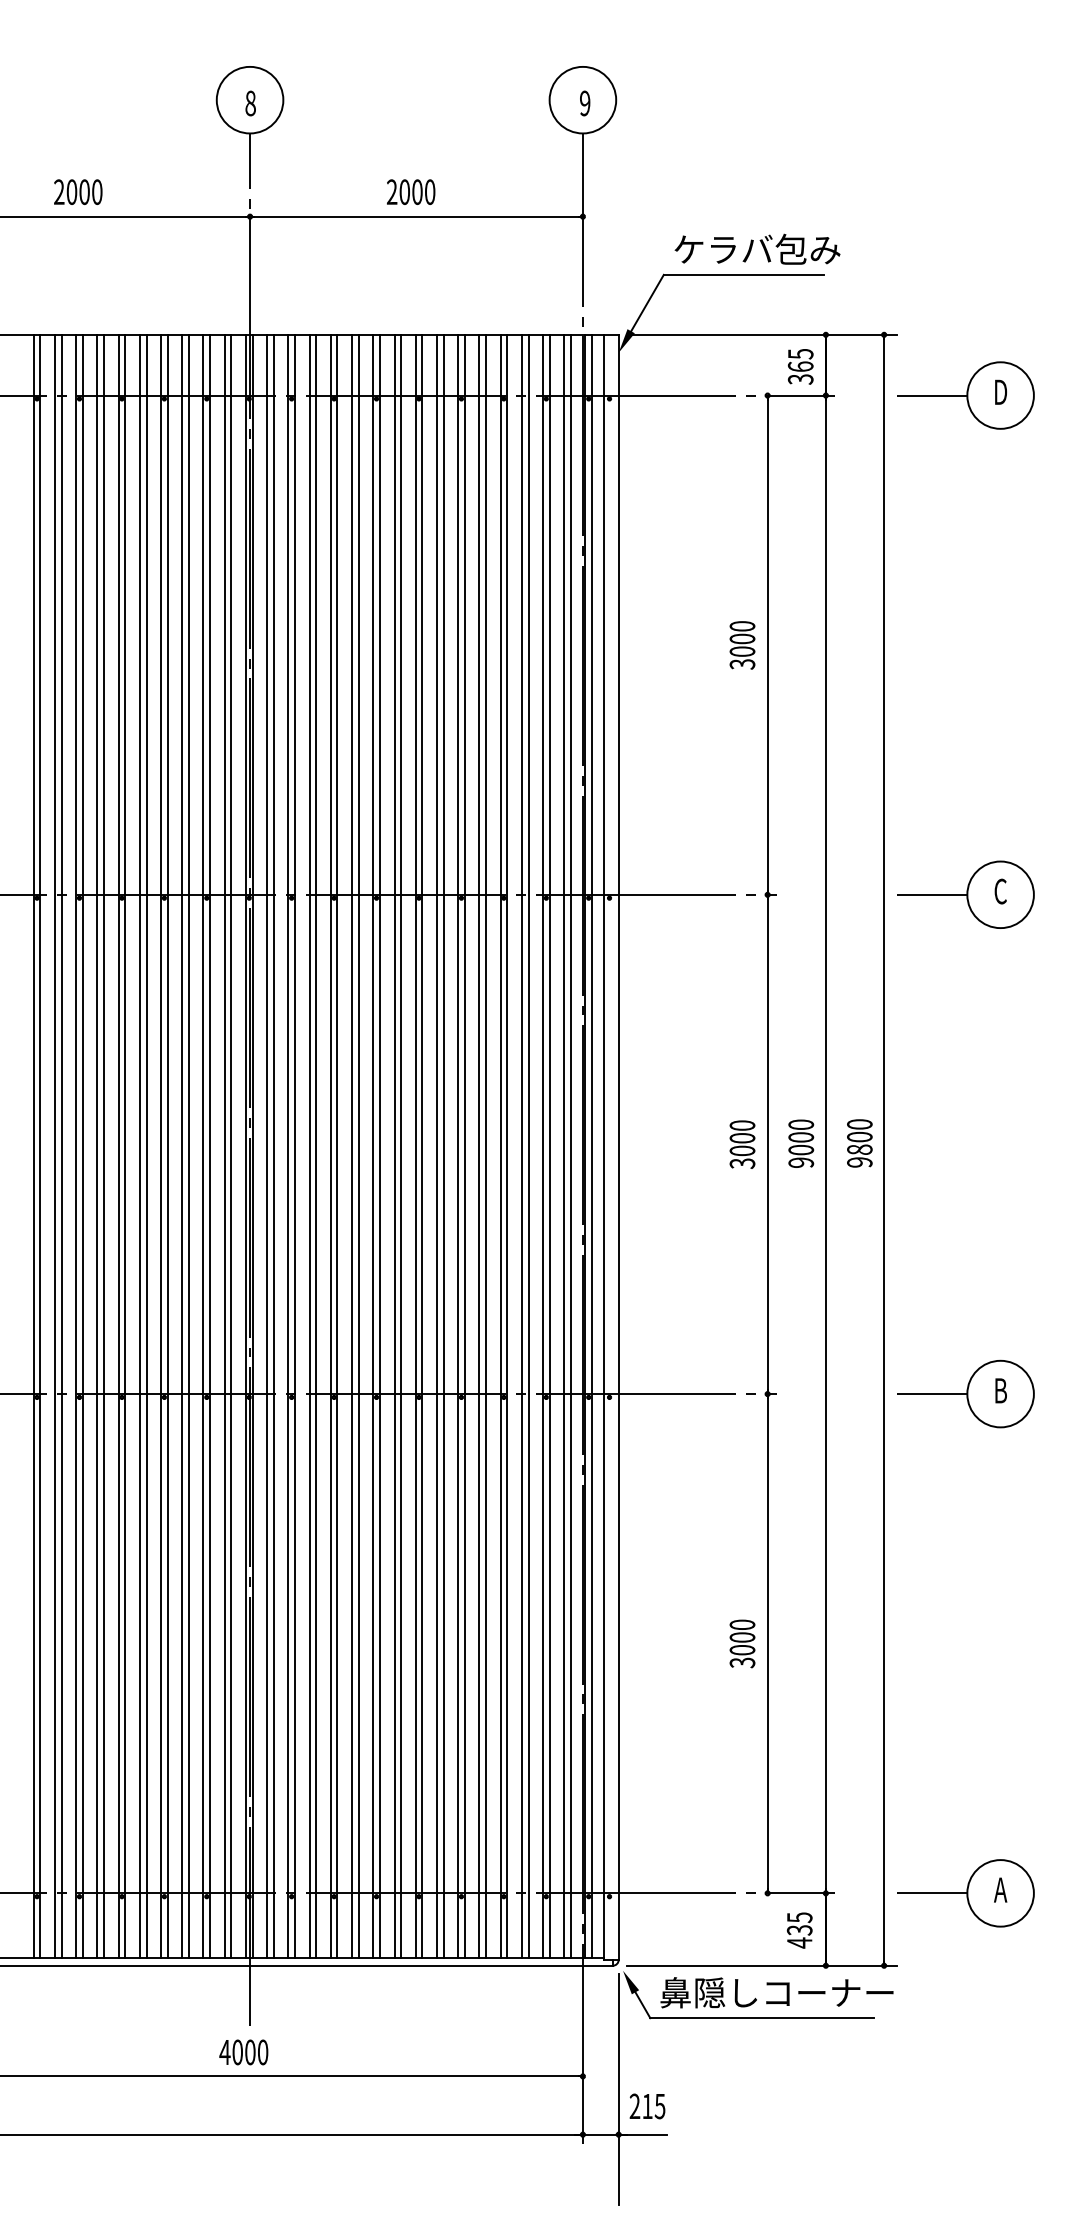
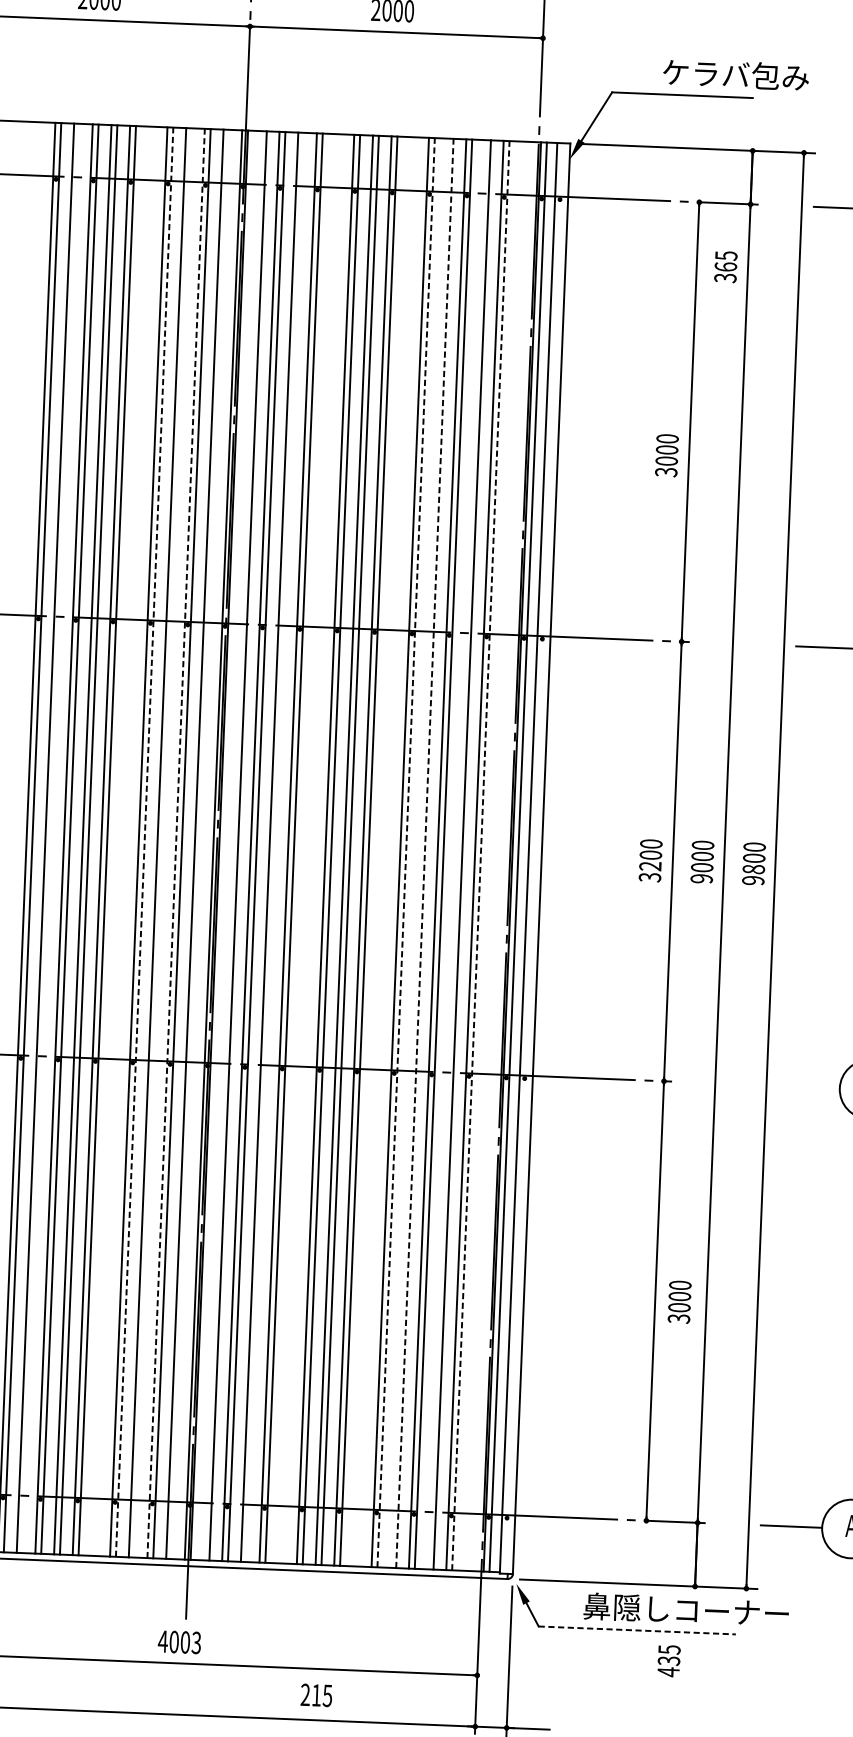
text: (757, 248) -> (736, 74), moved
text: (800, 366) -> (725, 266), moved
text: (742, 645) -> (666, 455), moved
line: (61, 1146) -> (51, 838), removed
line: (139, 1146) -> (119, 841), removed
line: (146, 1146) -> (125, 841), removed
line: (167, 1146) -> (144, 842), solid -> dashed
line: (189, 1146) -> (163, 842), removed
line: (203, 1146) -> (176, 843), solid -> dashed
line: (231, 1146) -> (200, 844), removed
line: (267, 1146) -> (232, 845), removed
line: (316, 1146) -> (275, 847), removed
line: (352, 1146) -> (307, 848), removed
line: (358, 1146) -> (312, 848), removed
line: (436, 1146) -> (381, 851), removed
line: (443, 1146) -> (387, 851), removed
line: (464, 1146) -> (405, 852), solid -> dashed
line: (479, 1146) -> (419, 853), removed
line: (486, 1146) -> (425, 853), solid -> dashed
line: (521, 1146) -> (456, 854), removed
line: (549, 1146) -> (480, 855), solid -> dashed
line: (564, 1146) -> (493, 856), removed
line: (570, 1146) -> (499, 856), removed
text: (742, 1150) -> (650, 865), 3000 -> 3200
line: (931, 1394) -> (808, 1087), removed
text: (742, 1643) -> (679, 1301), moved
text: (799, 1930) -> (668, 1661), moved
text: (776, 1992) -> (685, 1609), moved
line: (762, 2018) -> (637, 1630), solid -> dashed
text: (262, 2052) -> (196, 1642), 4000 -> 4003
text: (647, 2106) -> (316, 1695), moved

